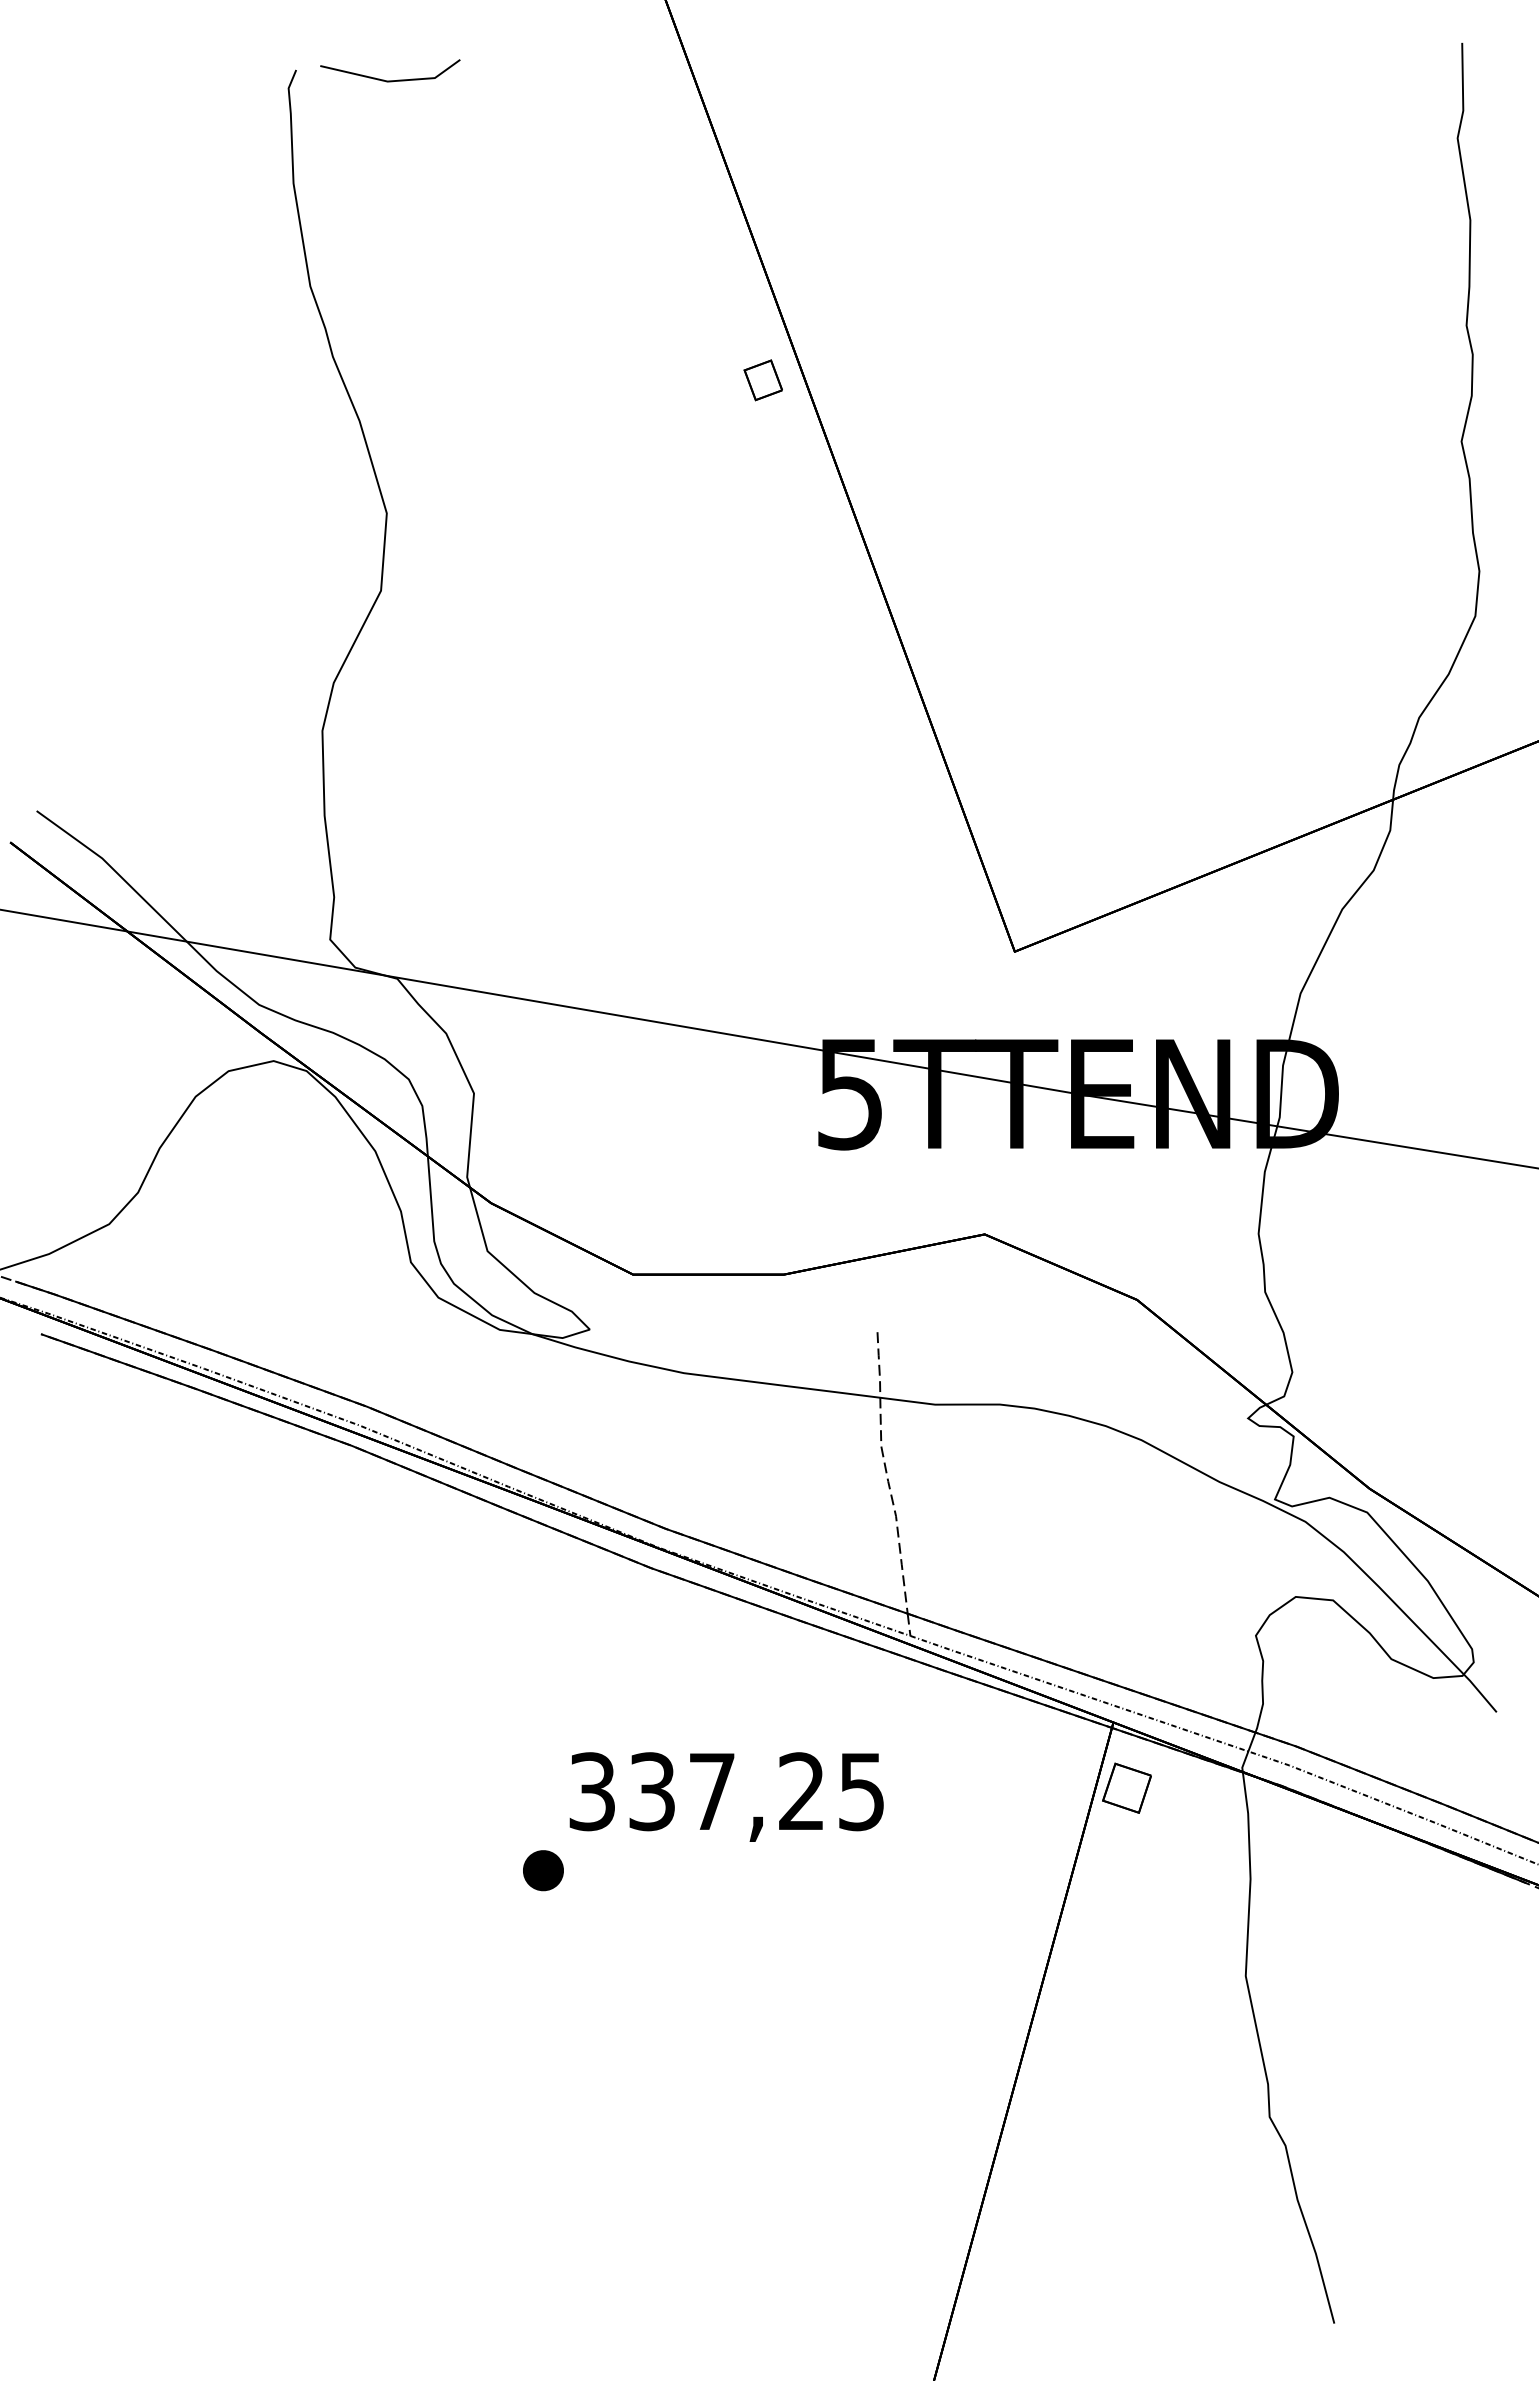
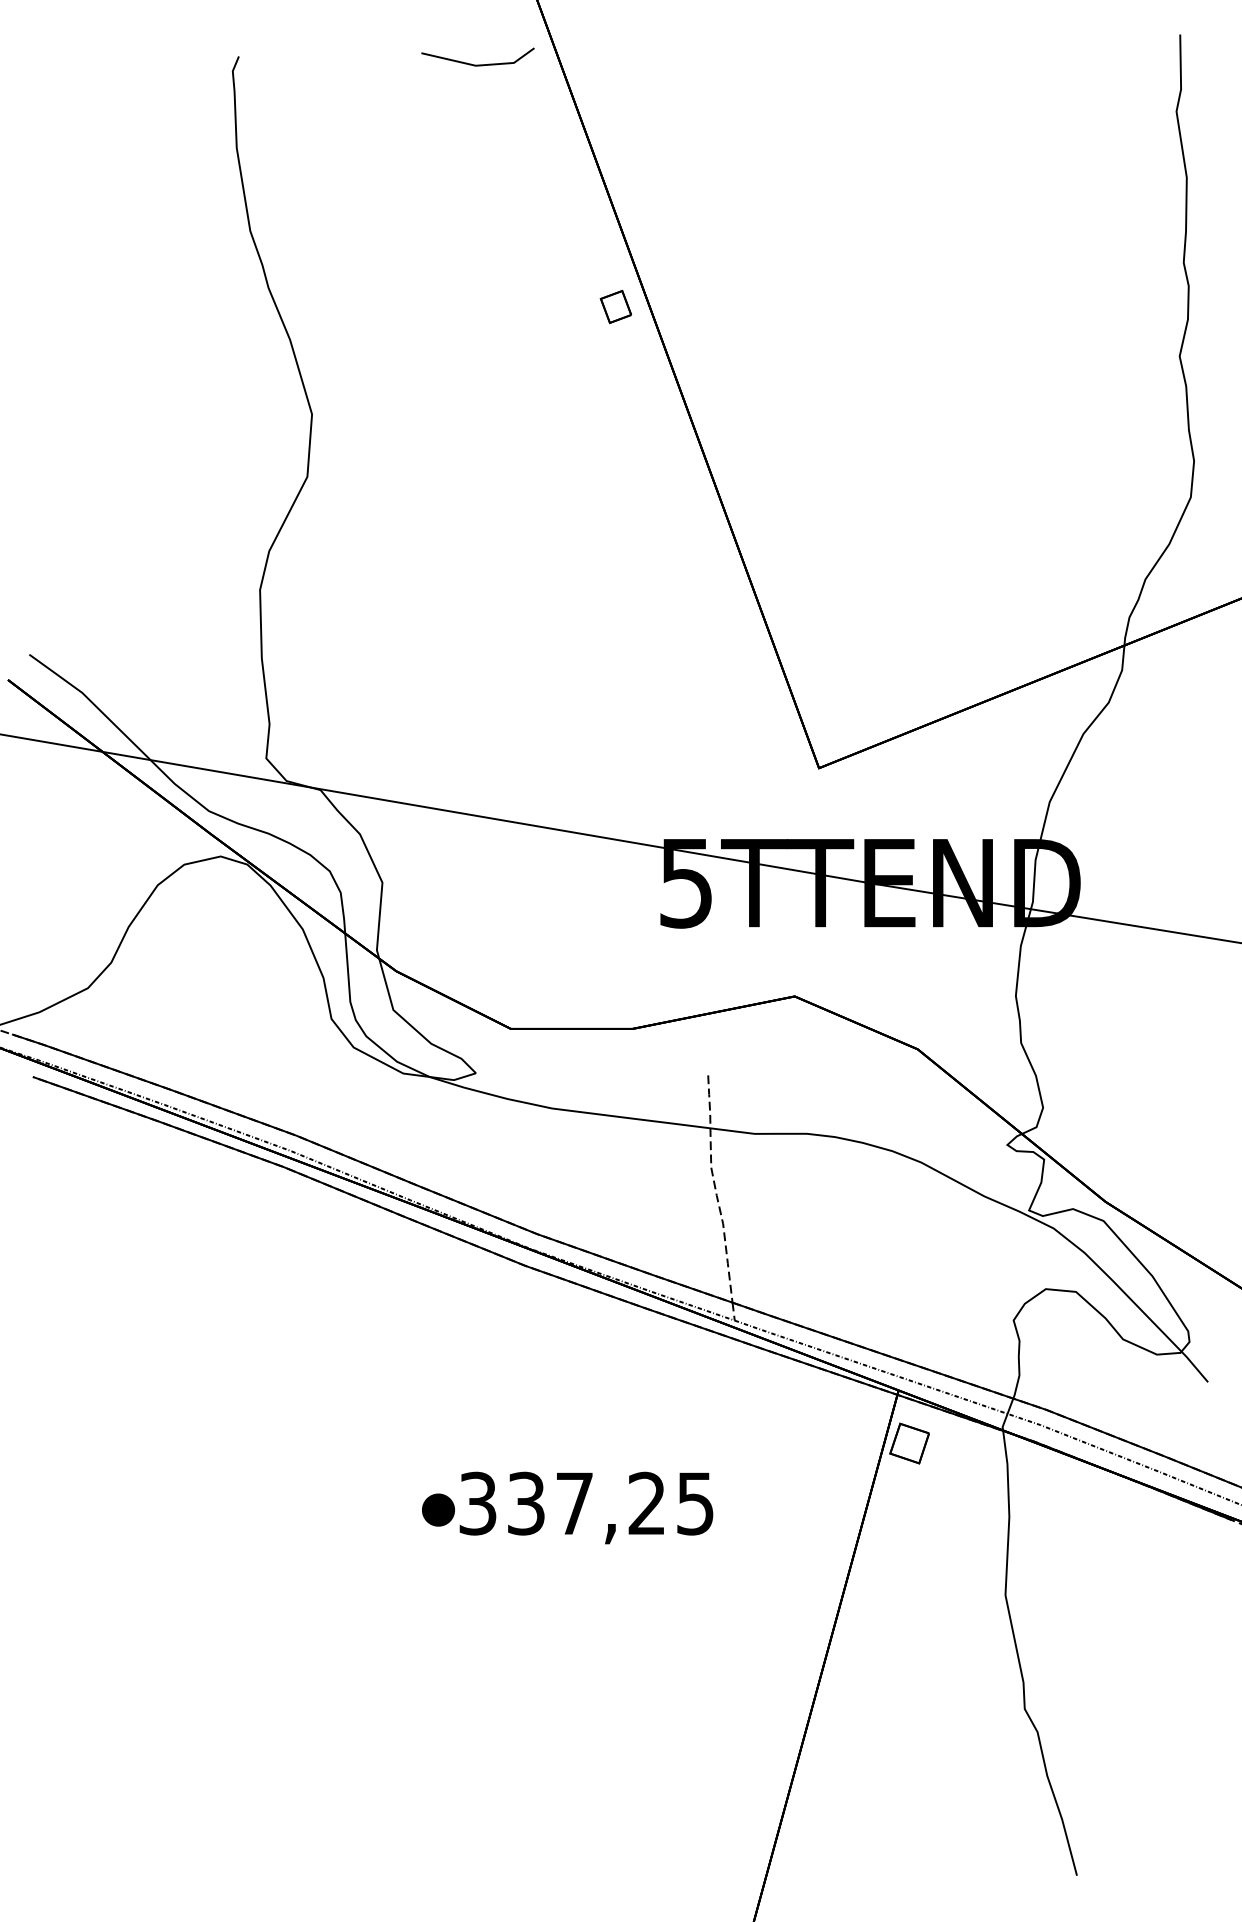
line: (390, 80) -> (478, 64), moved
text: (726, 1796) -> (586, 1507), moved

